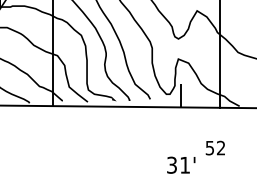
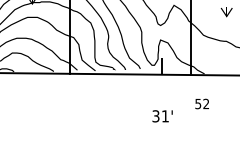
text: (214, 147) -> (201, 103), moved

